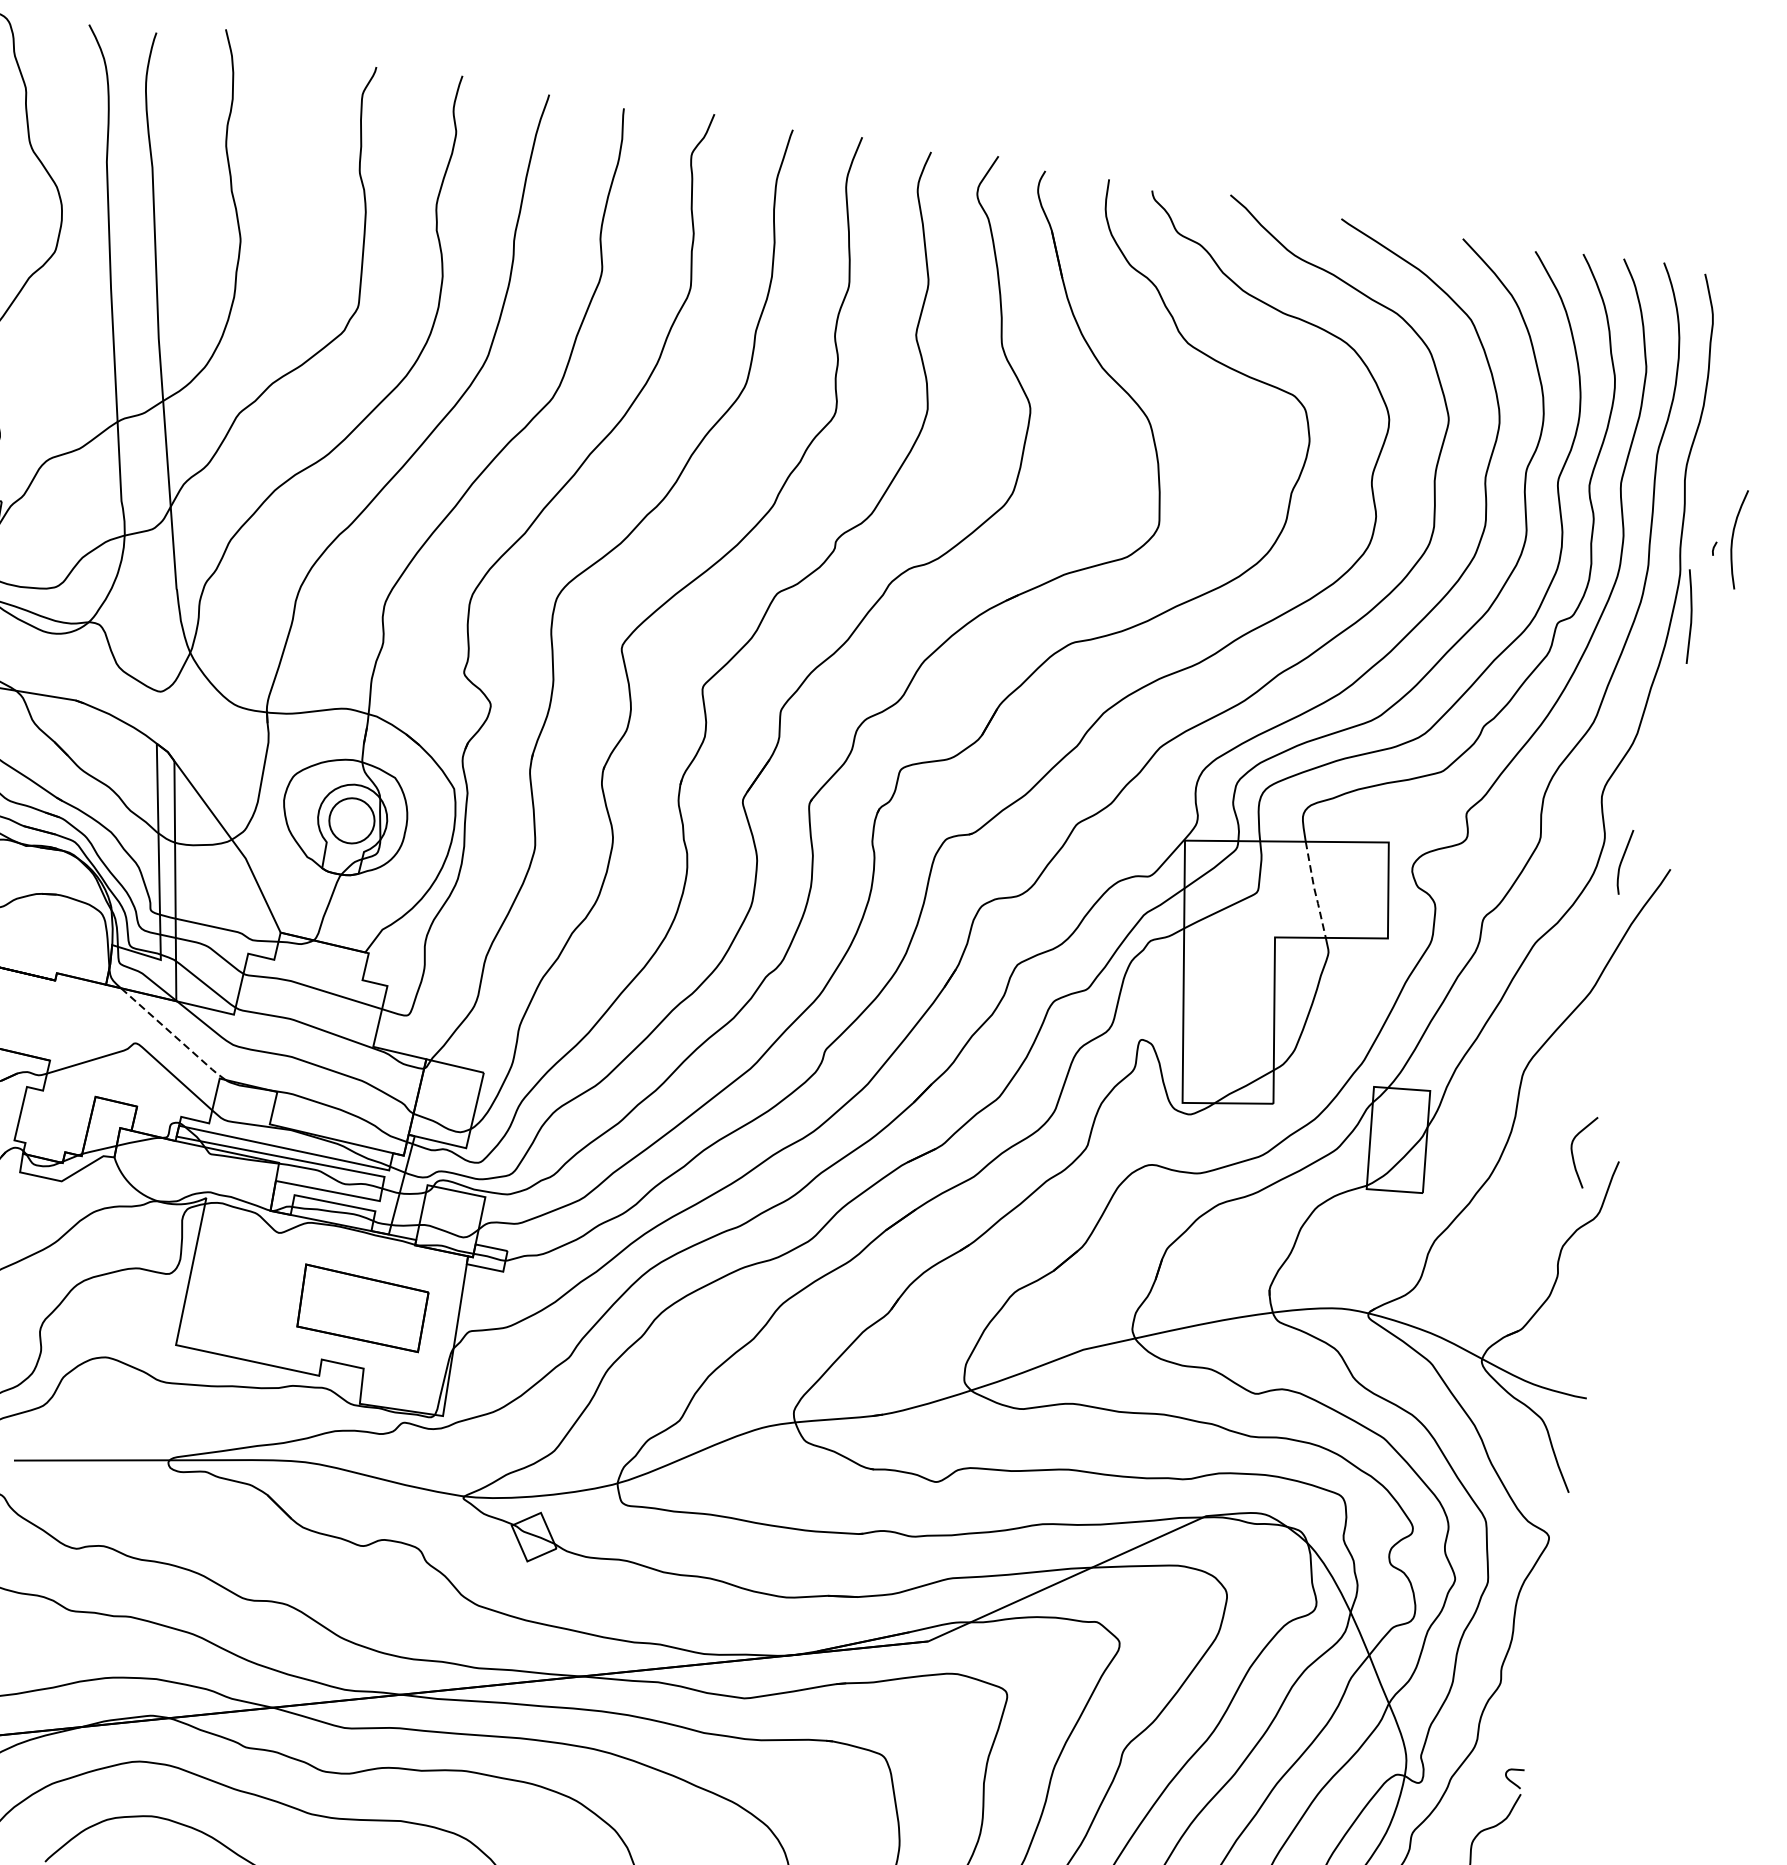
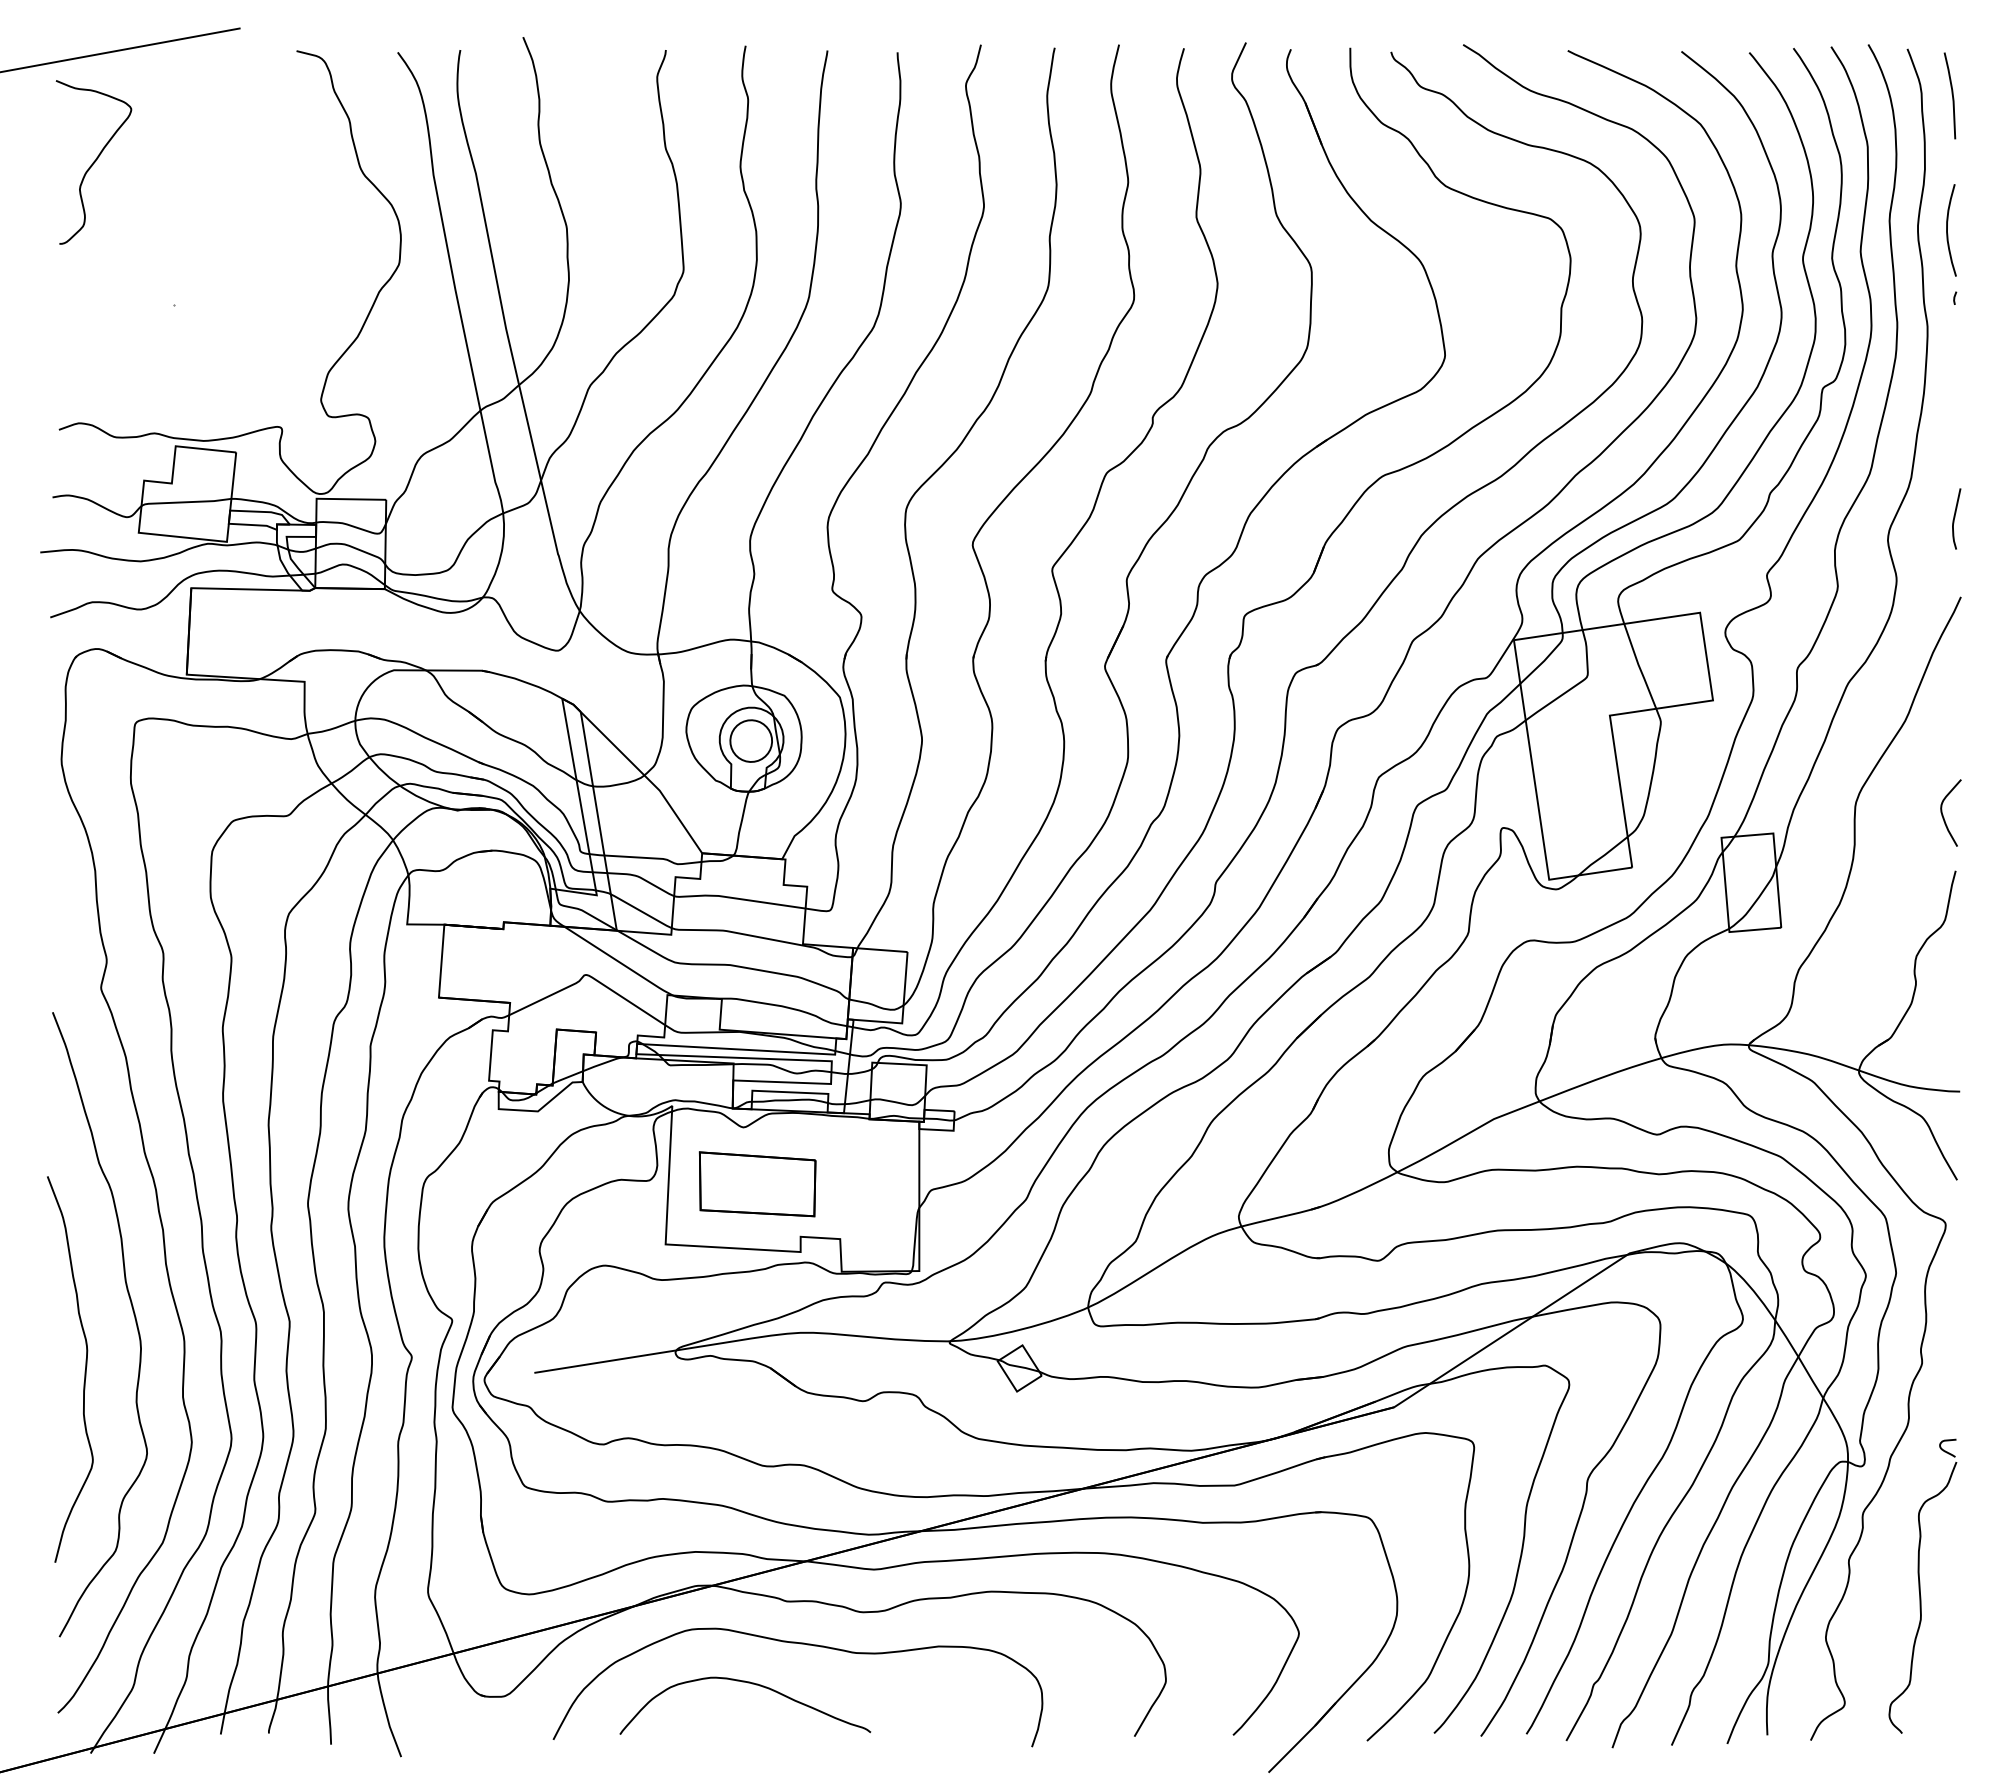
curve: (1732, 538) -> (1947, 230), moved
line: (1690, 615) -> (1951, 94), moved
curve: (1623, 860) -> (1955, 517), moved
line: (1314, 890) -> (1639, 667), dashed -> solid
line: (173, 1035) -> (619, 962), dashed -> solid
curve: (1573, 1151) -> (1943, 814), moved
part: (362, 1308) -> (757, 1184), moved

